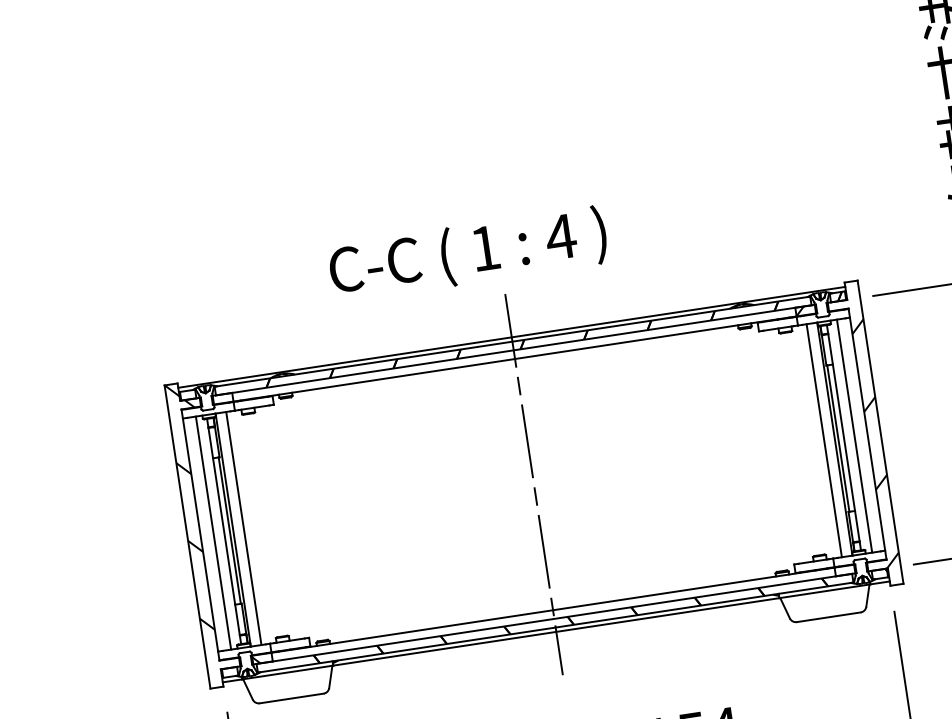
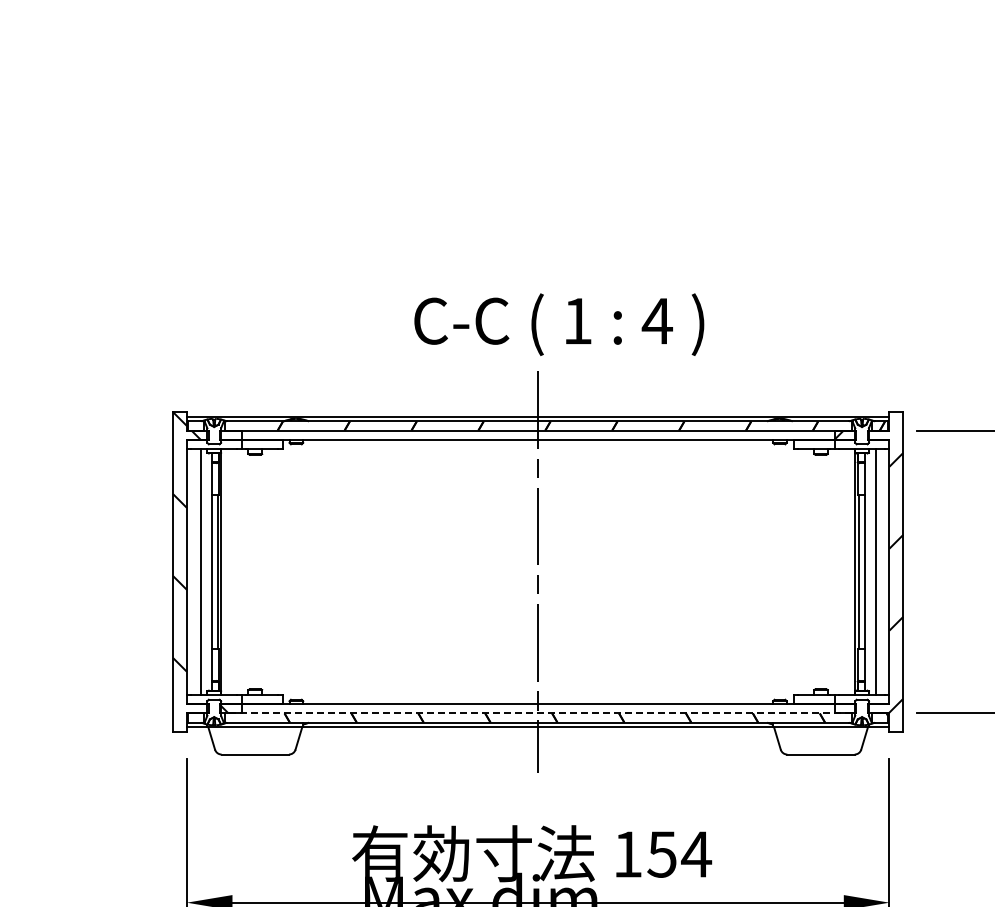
text: (468, 254) -> (559, 324), moved
line: (823, 440) -> (843, 571), removed
line: (243, 527) -> (232, 571), removed
line: (554, 618) -> (538, 713), solid -> dashed

